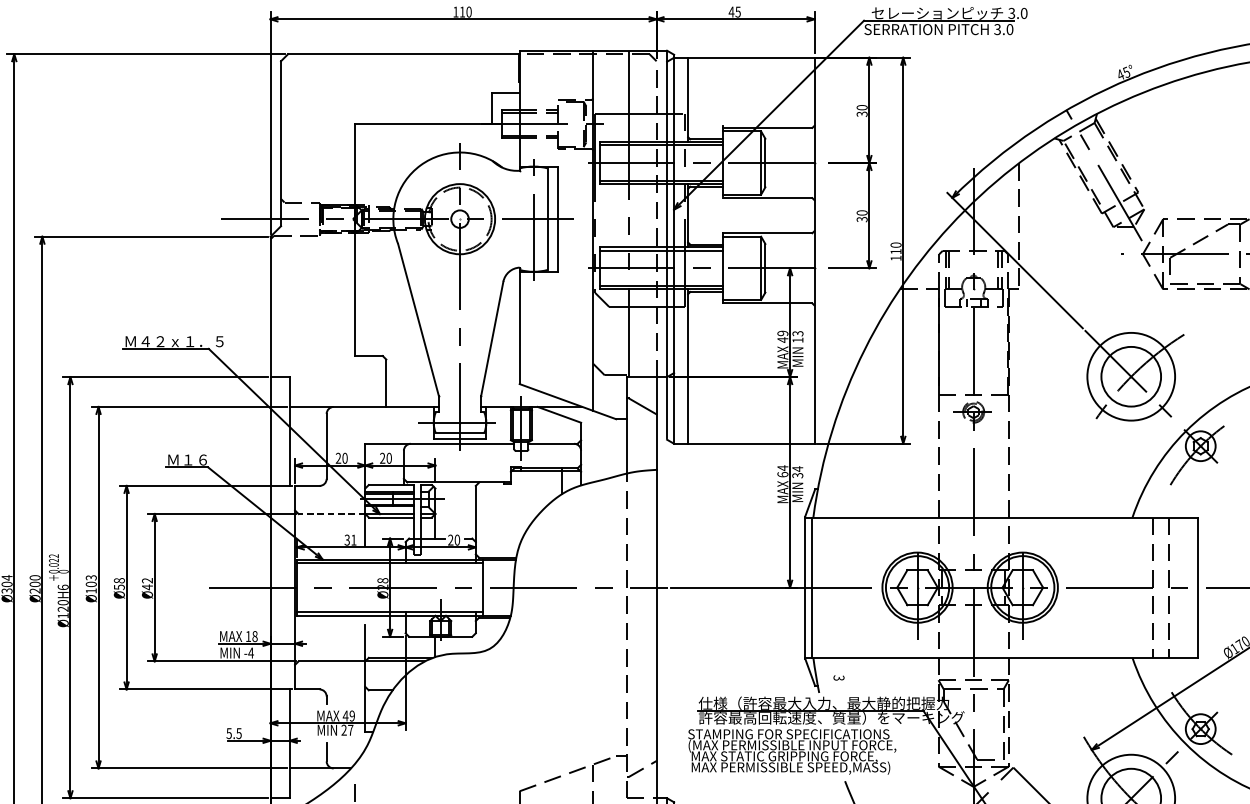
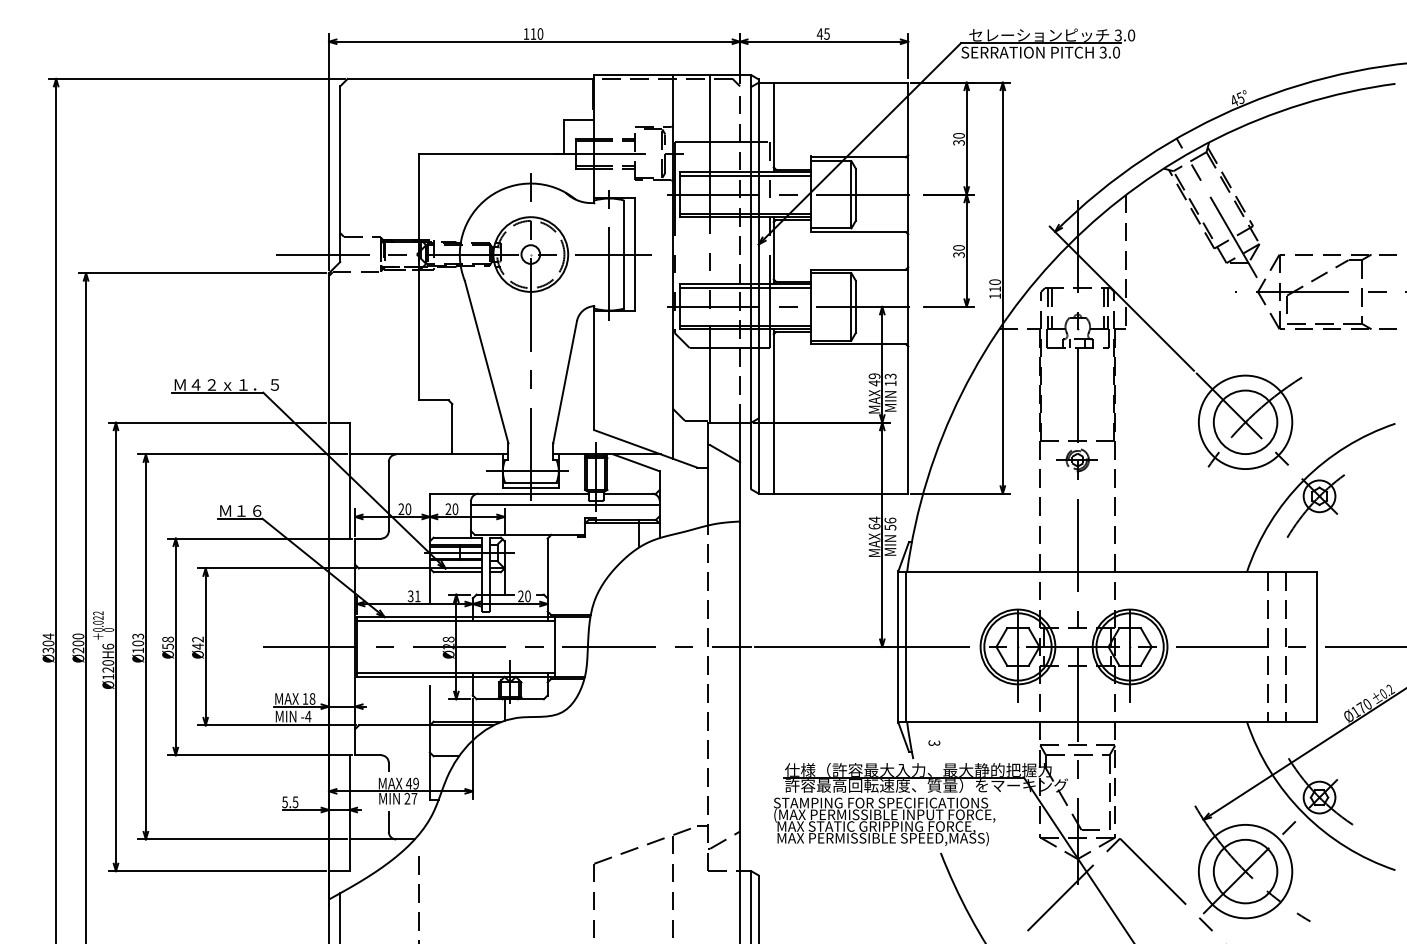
line: (492, 453) -> (565, 504), added
text: (797, 471) -> (890, 523), 34 -> 56
line: (332, 514) -> (394, 568), dashed -> solid

